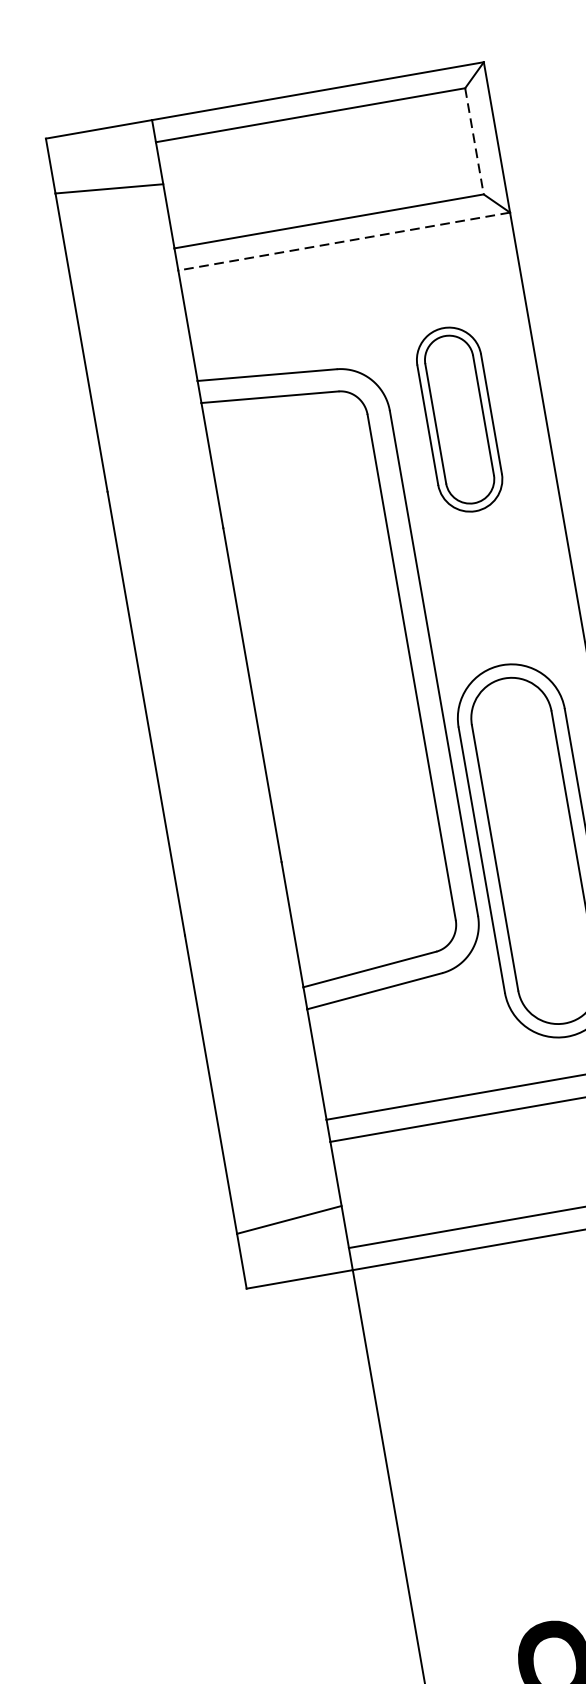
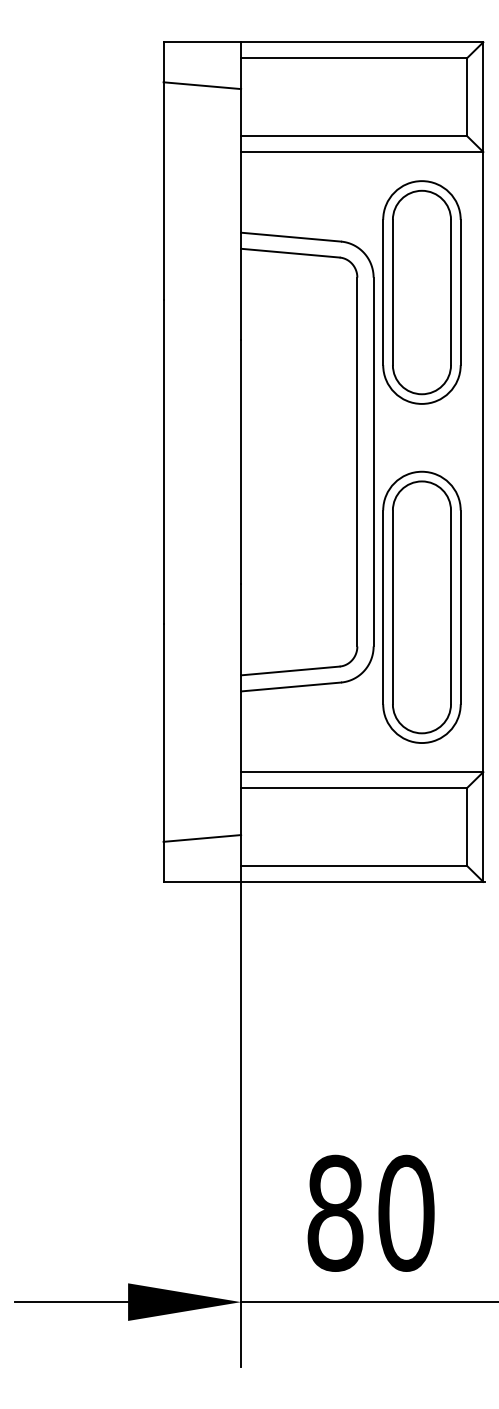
line: (474, 141) -> (466, 97), dashed -> solid
line: (343, 242) -> (361, 152), dashed -> solid
part: (458, 419) -> (421, 292), size x1.67

